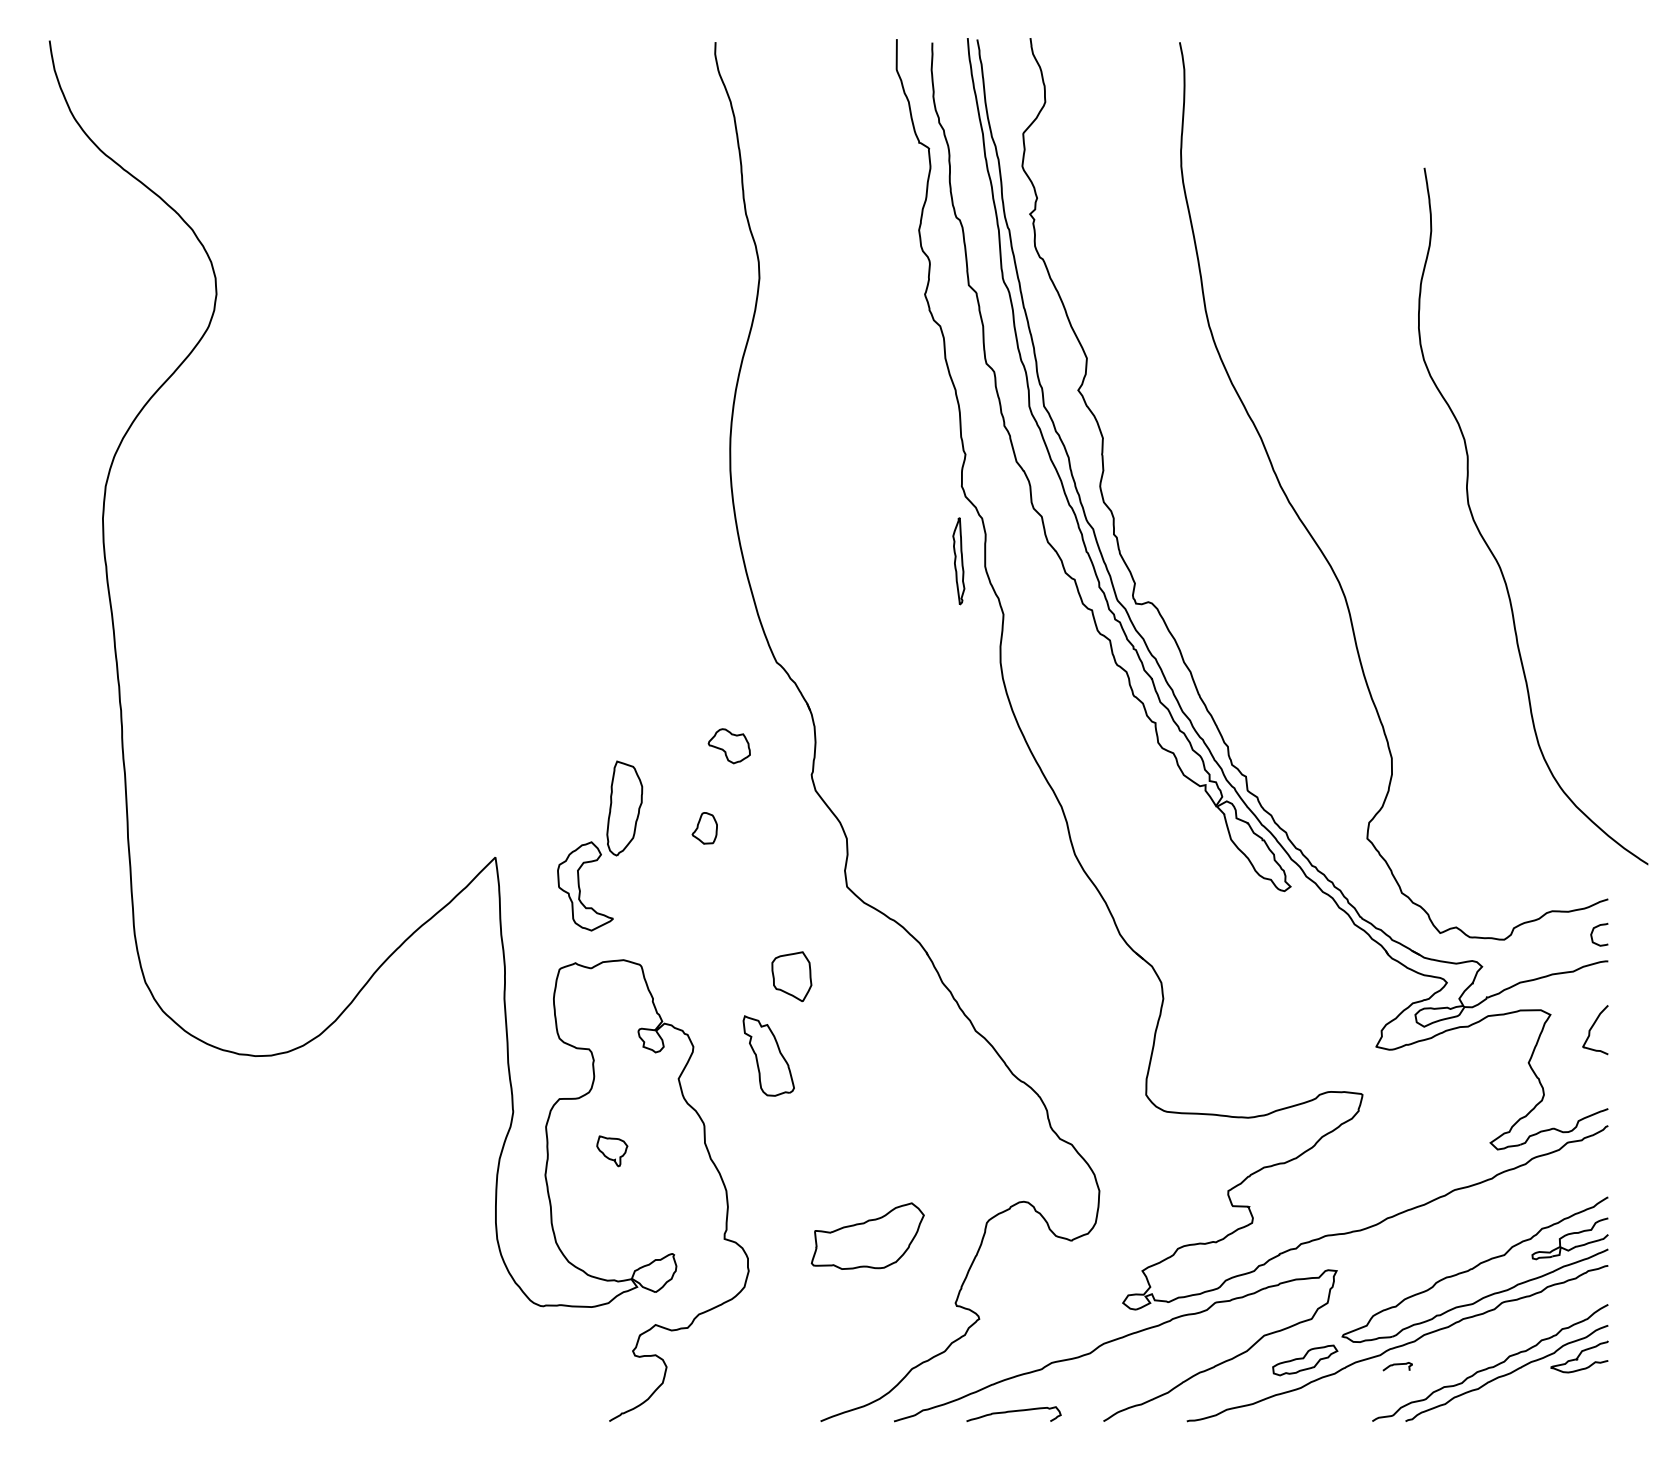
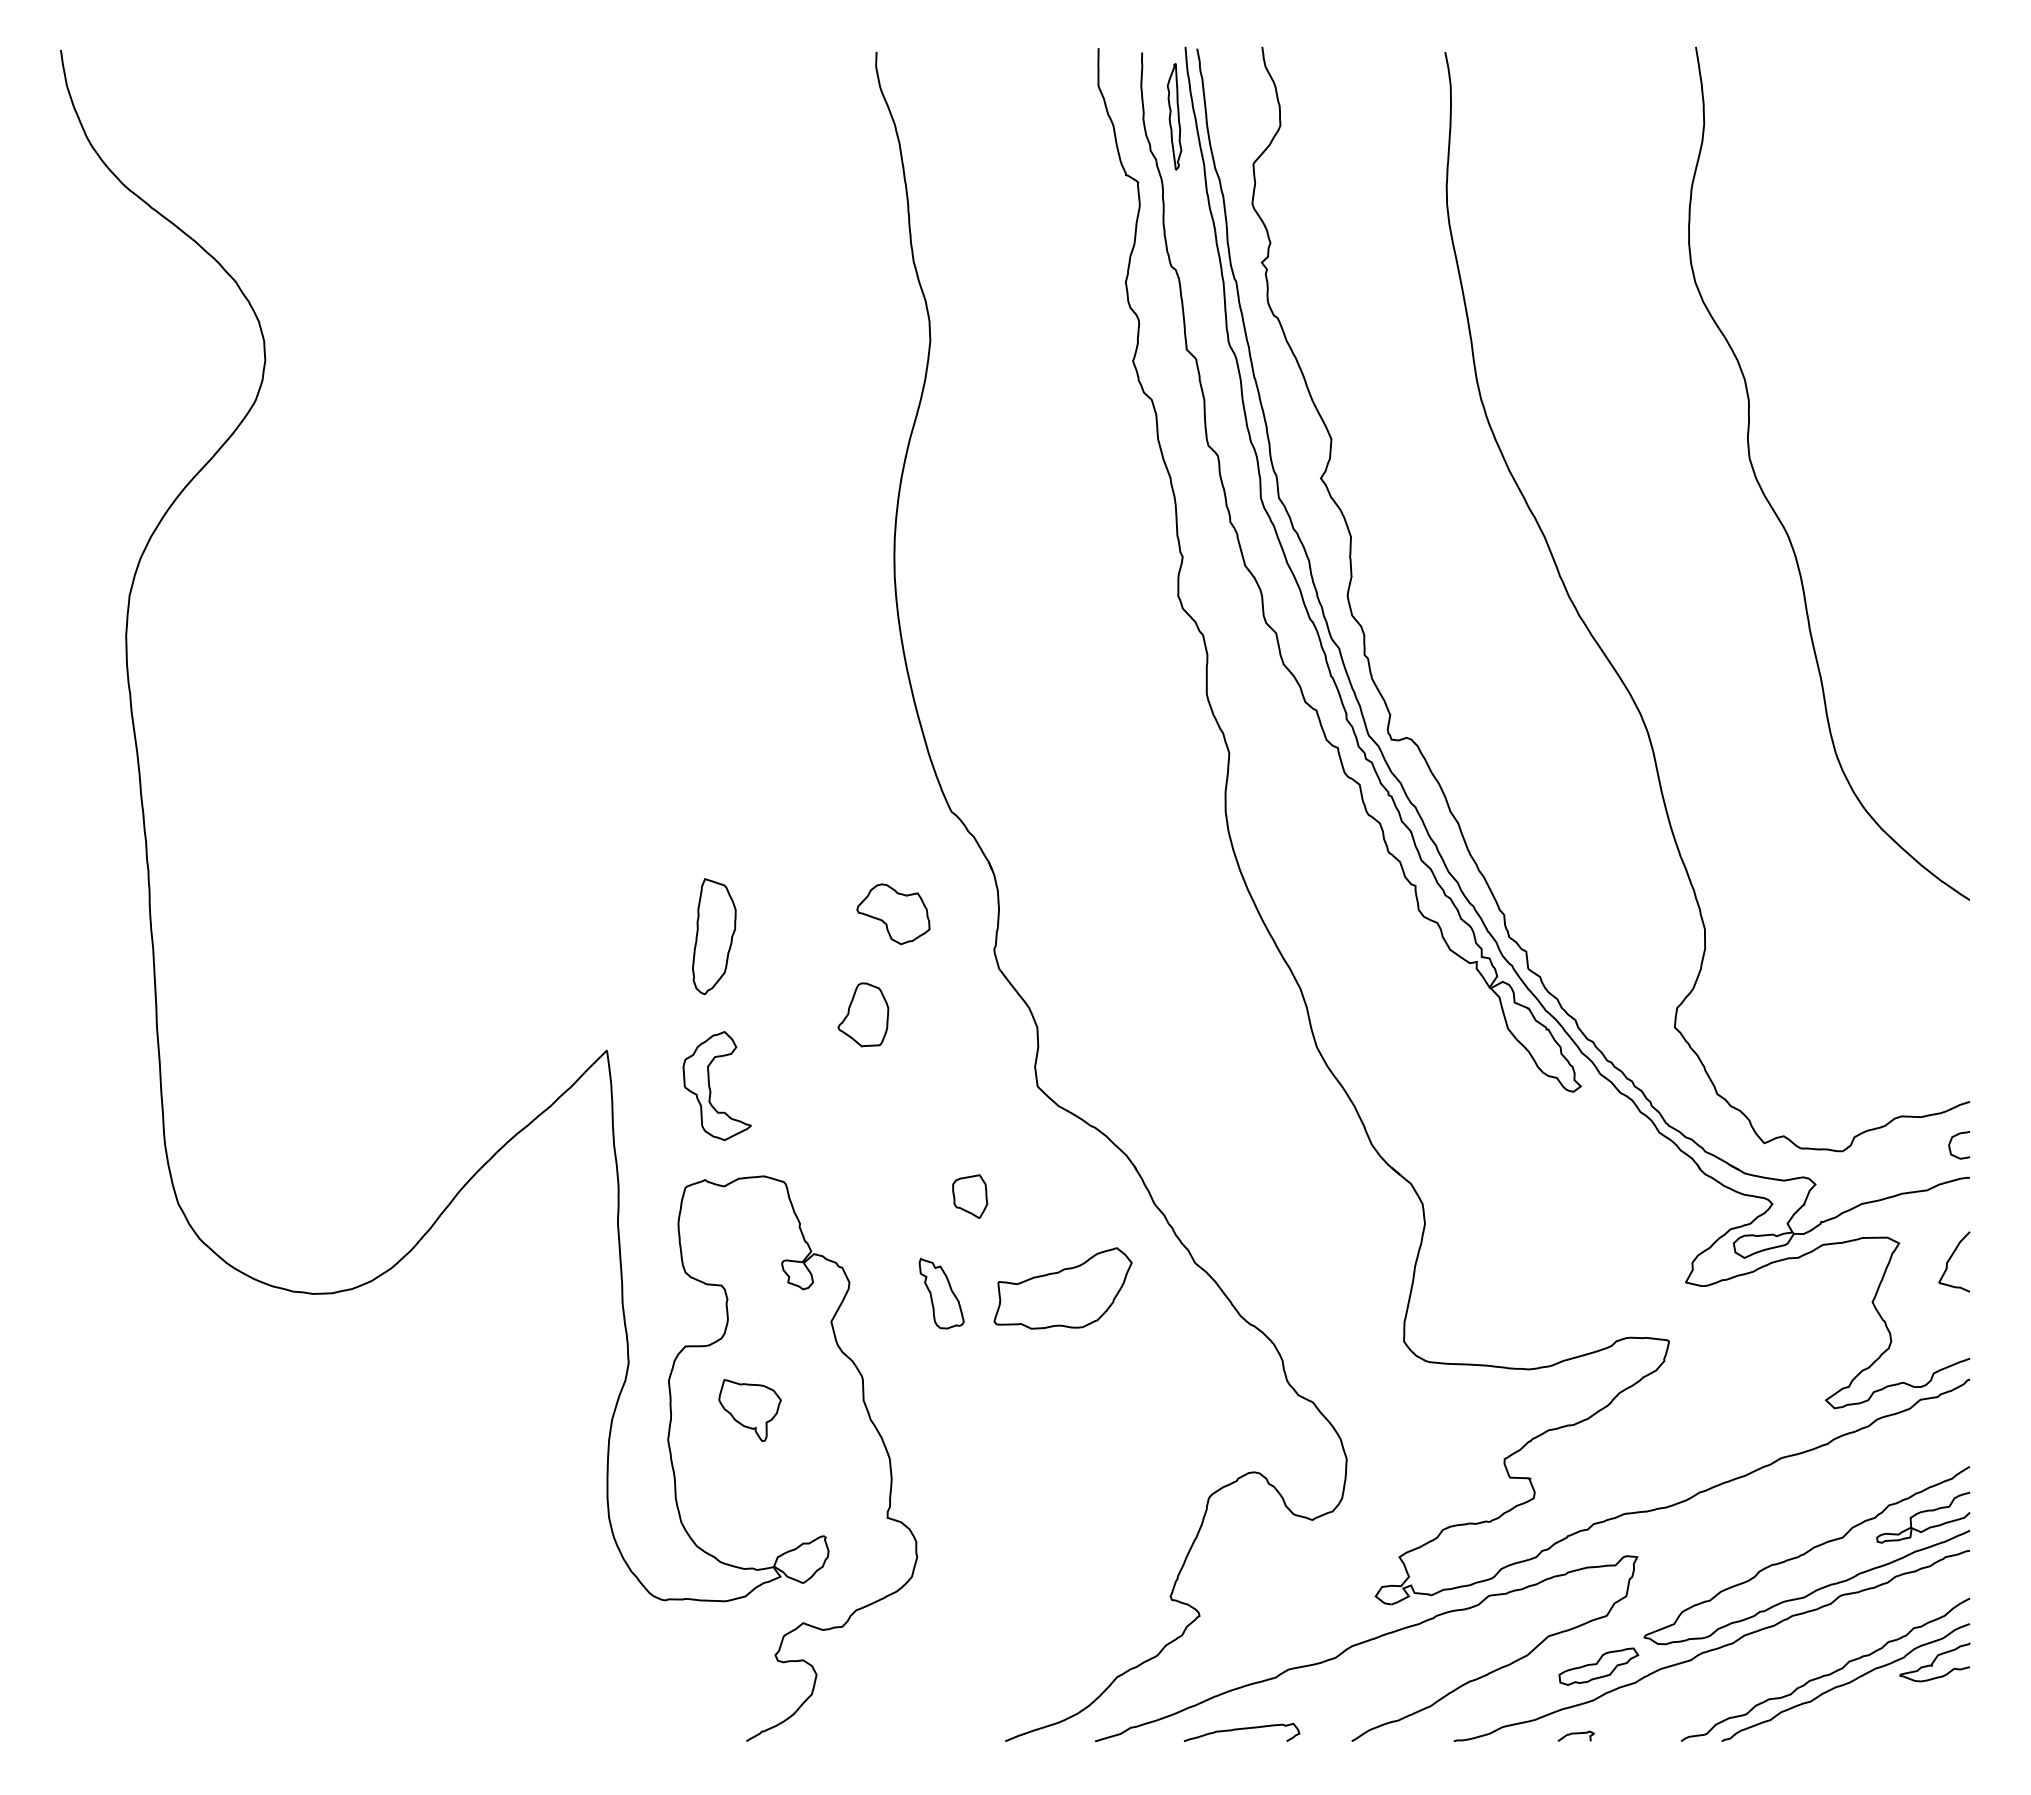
curve: (1486, 541) -> (1771, 504), moved
part: (958, 561) -> (1174, 116), moved
part: (729, 746) -> (893, 914), size x1.43
part: (624, 808) -> (714, 936), moved
part: (704, 828) -> (863, 1014), size x1.67
part: (792, 976) -> (970, 1196), size x0.71
part: (768, 1055) -> (941, 1293), size x0.71
part: (611, 1151) -> (749, 1410), size x1.67
part: (867, 1236) -> (1062, 1288), moved
curve: (1397, 1365) -> (1575, 1734), moved

